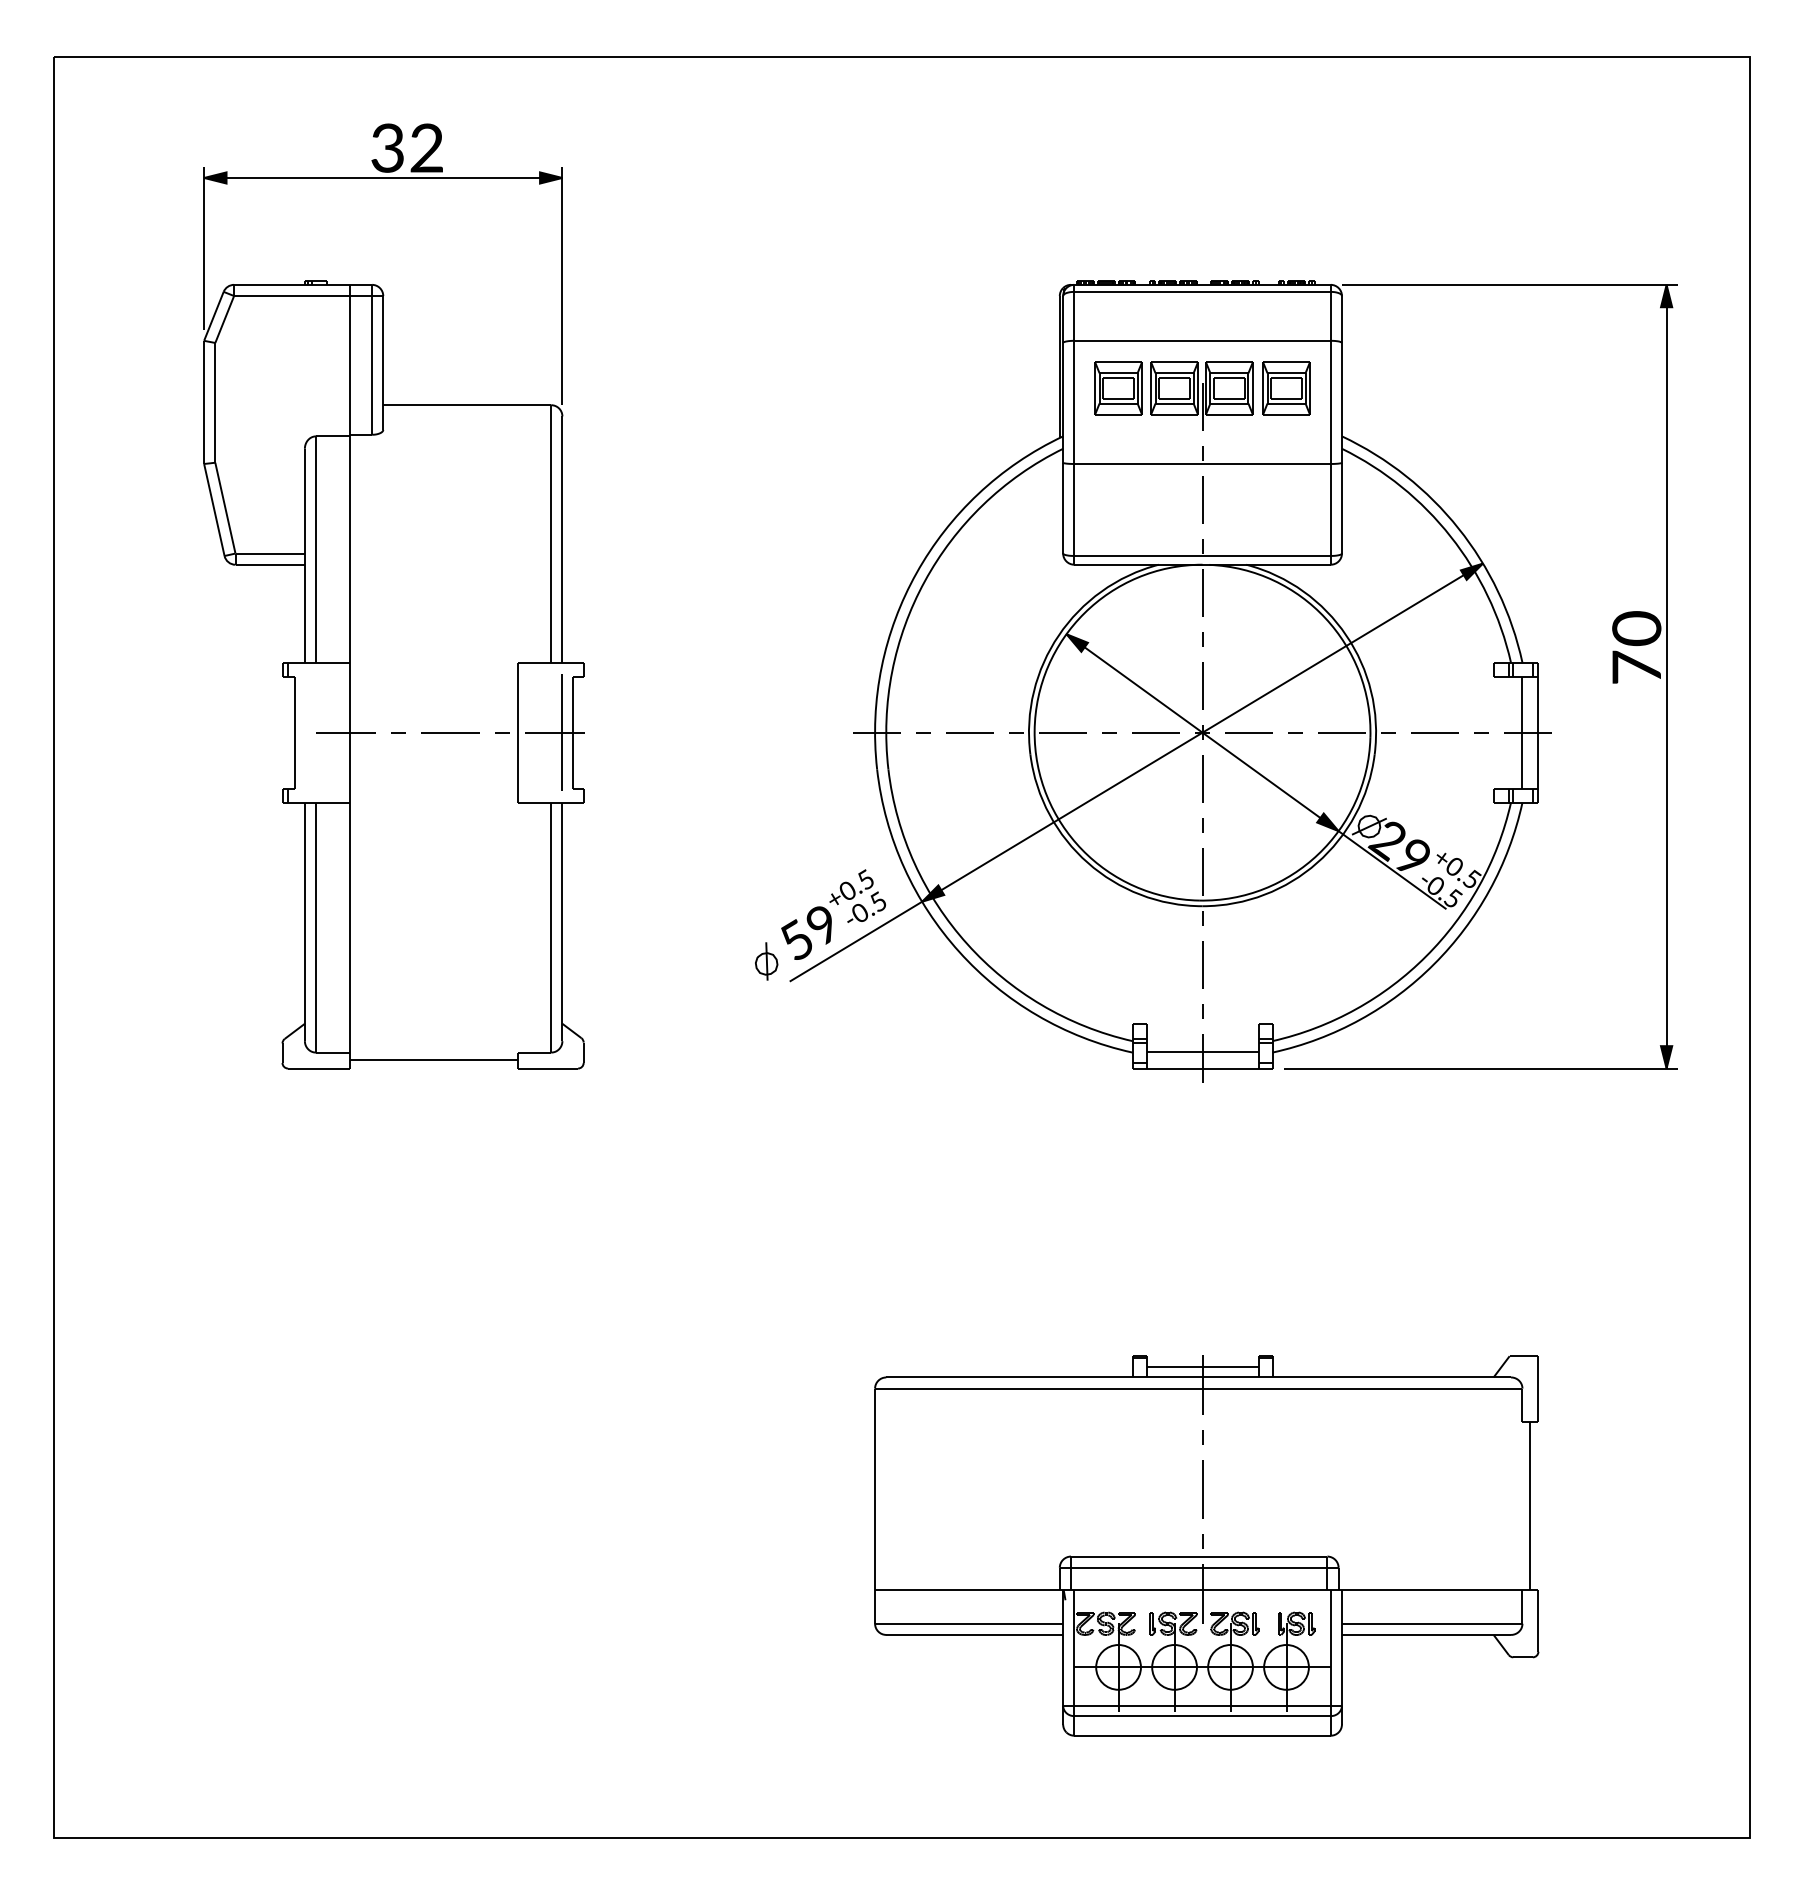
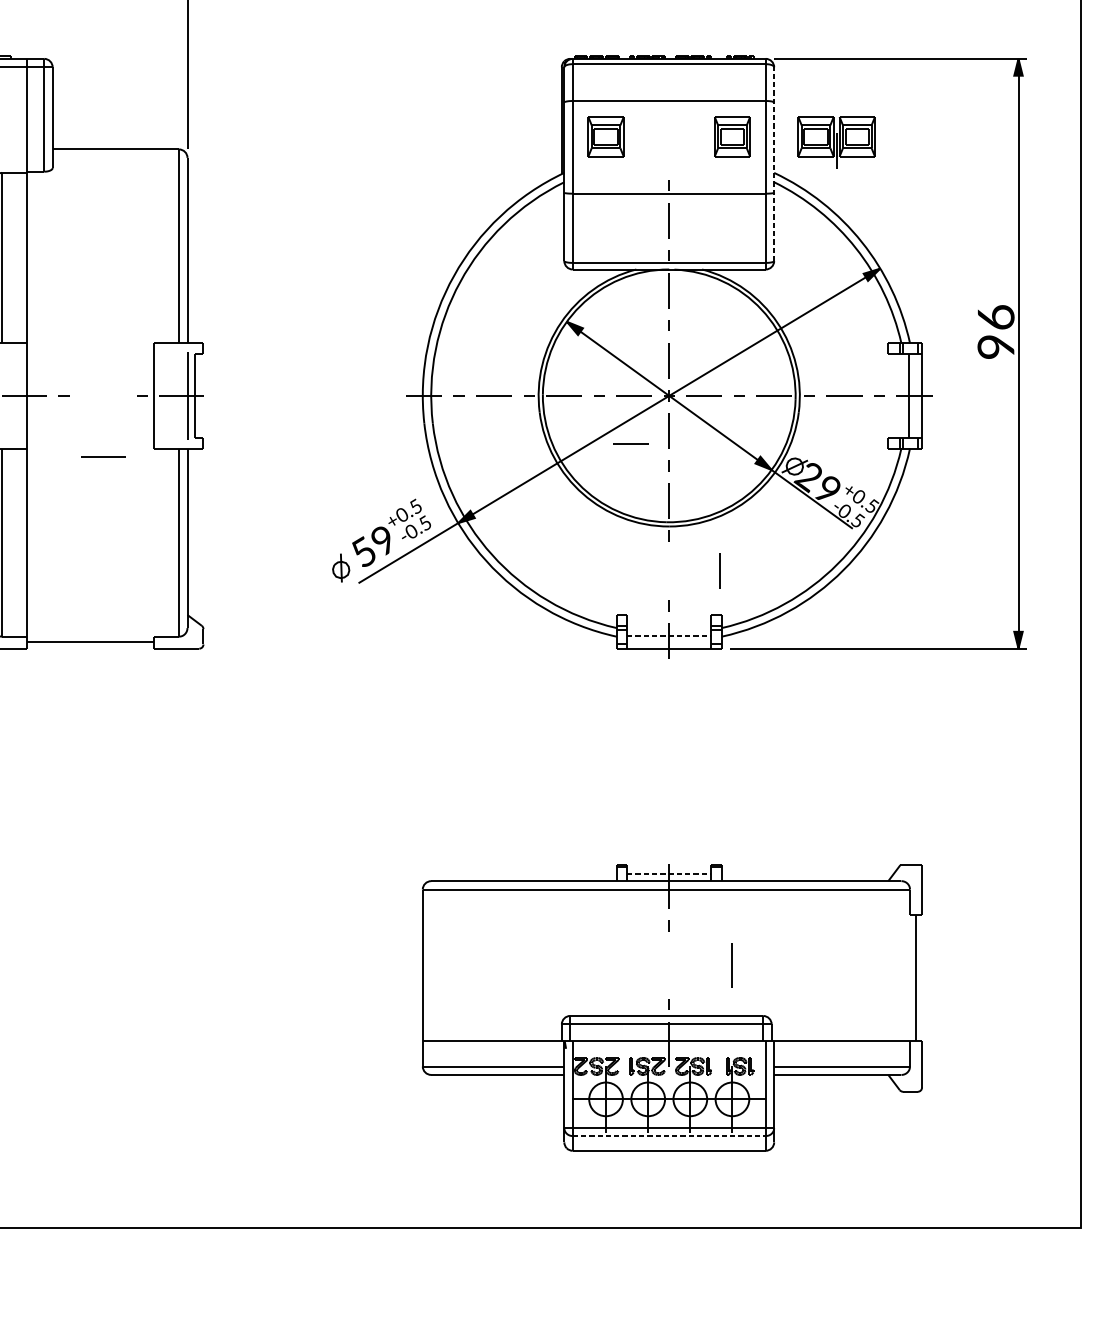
part: (1201, 395) -> (836, 142), moved
line: (1341, 424) -> (773, 163), solid -> dashed
text: (1636, 647) -> (995, 331), 70 -> 96
line: (450, 732) -> (103, 456), moved
line: (1151, 796) -> (630, 443), added
line: (1202, 964) -> (720, 570), moved
line: (1202, 1051) -> (669, 635), solid -> dashed
line: (1202, 1367) -> (669, 873), solid -> dashed
line: (1202, 1489) -> (732, 965), moved
line: (1203, 1716) -> (669, 1136), solid -> dashed

